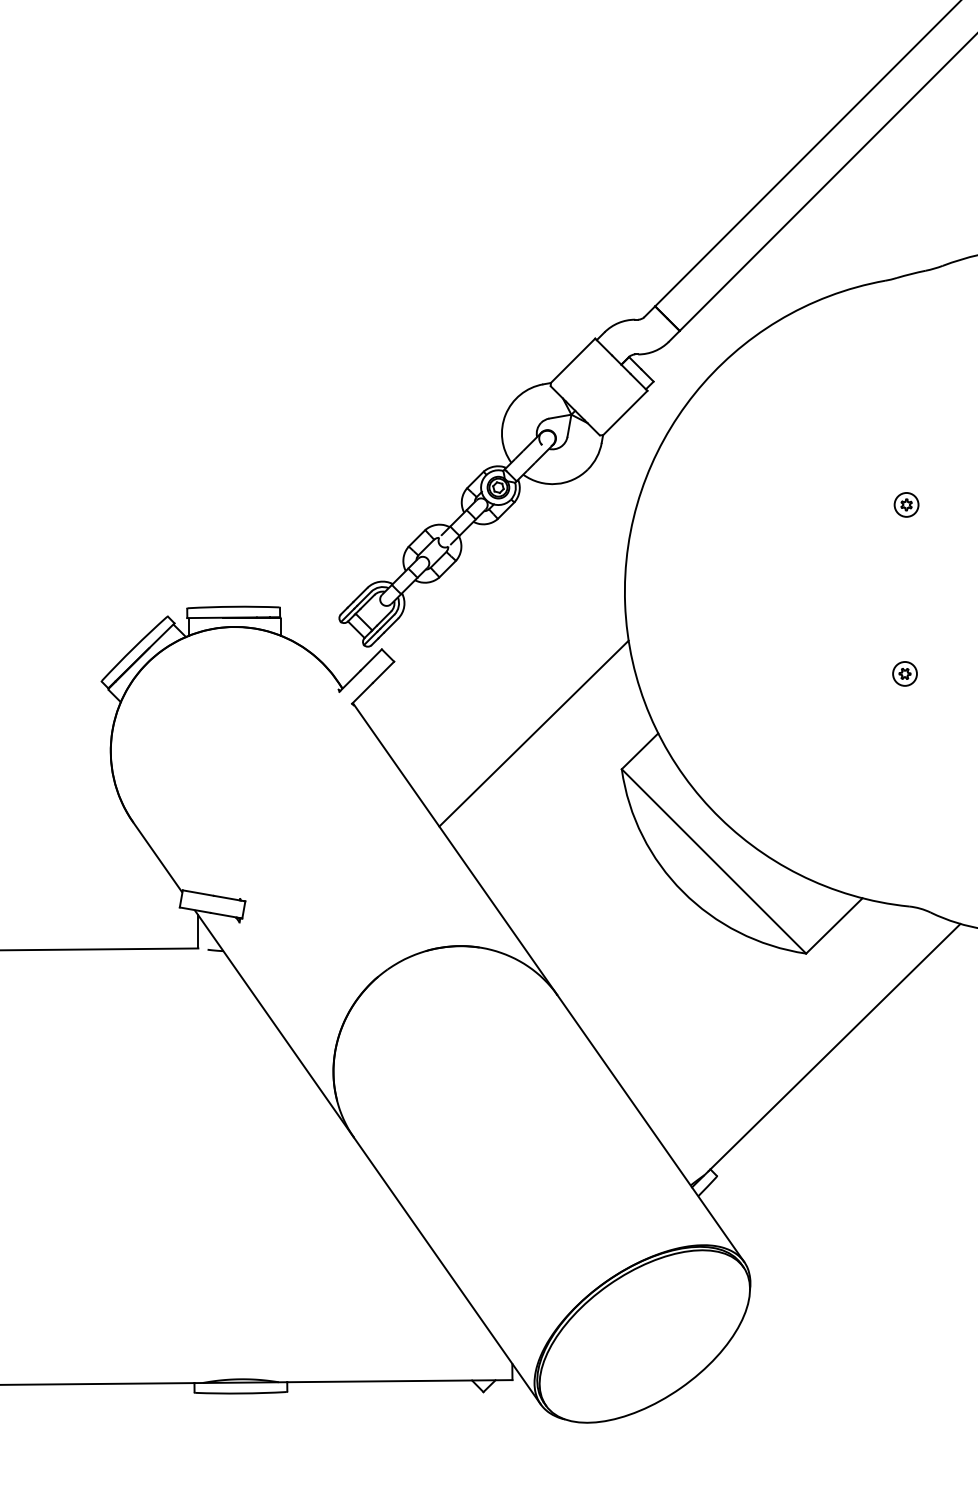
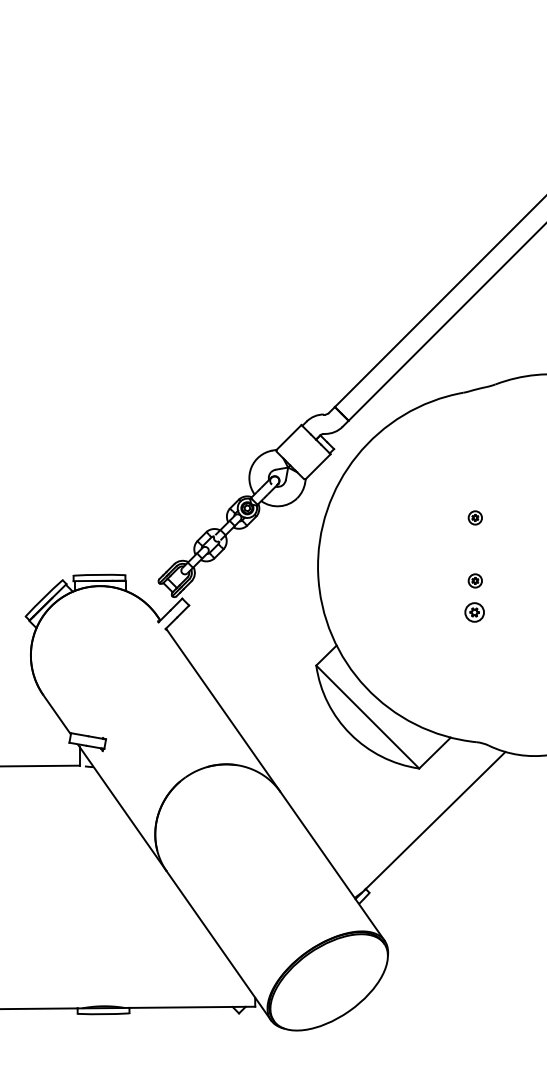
part: (905, 616) -> (474, 580), added
part: (903, 672) -> (473, 611), size x1.4
line: (534, 733) -> (267, 645), removed

